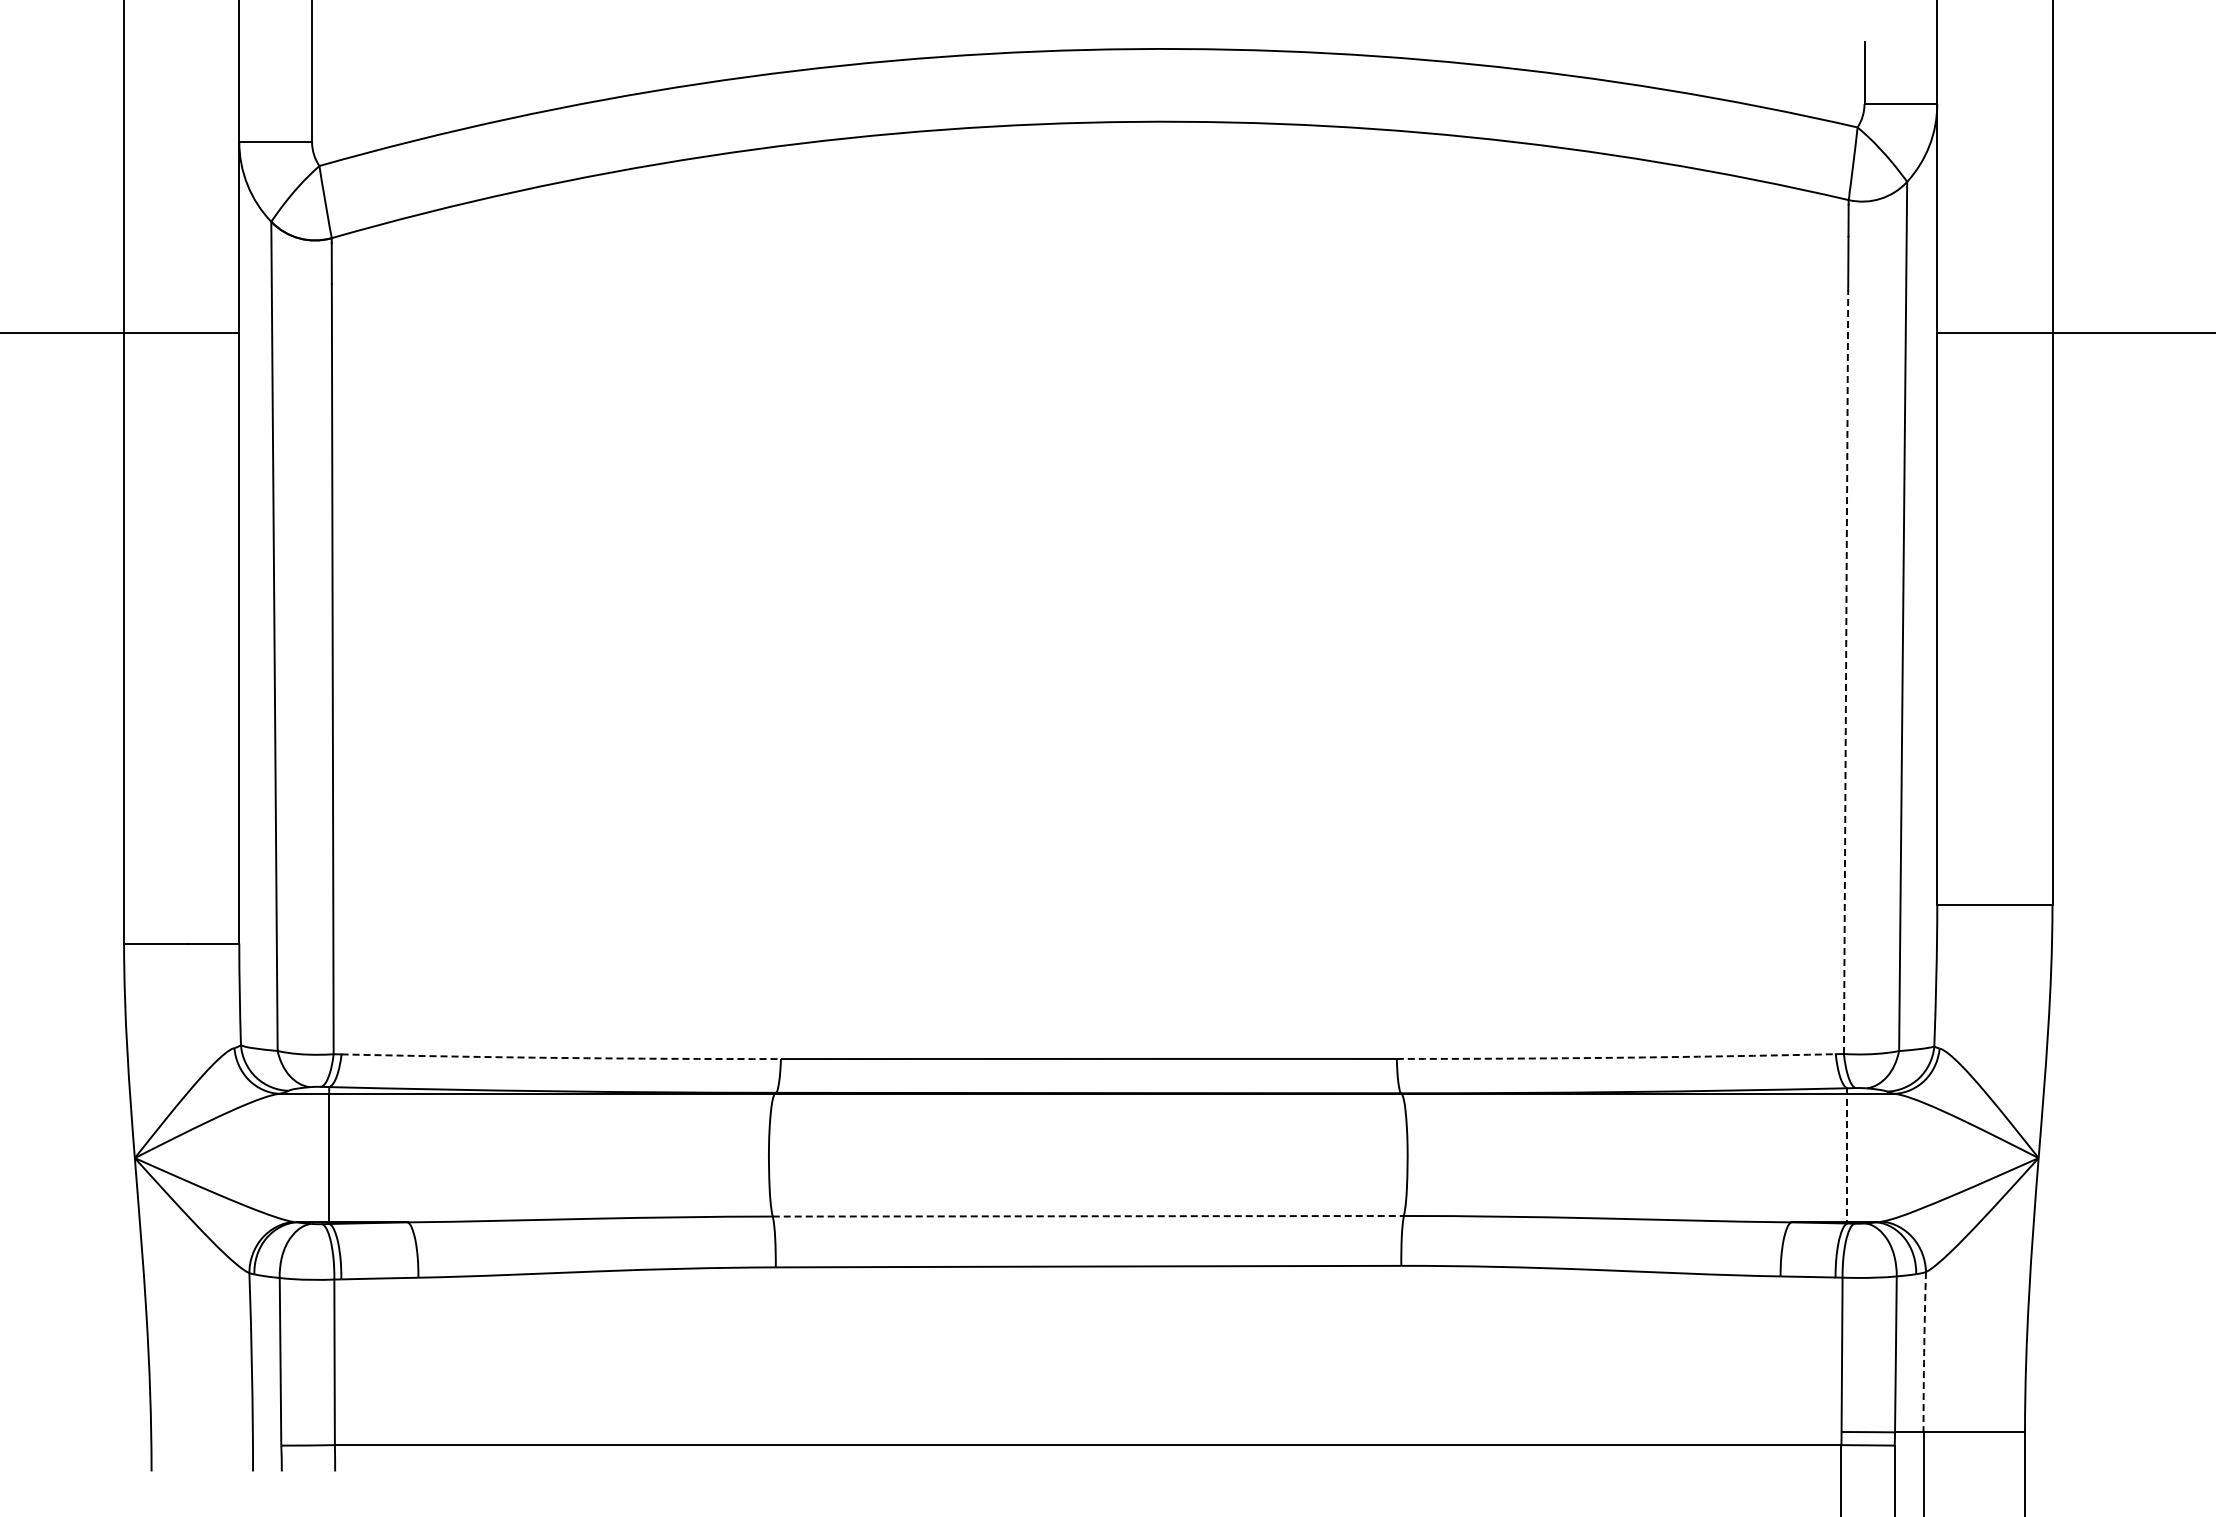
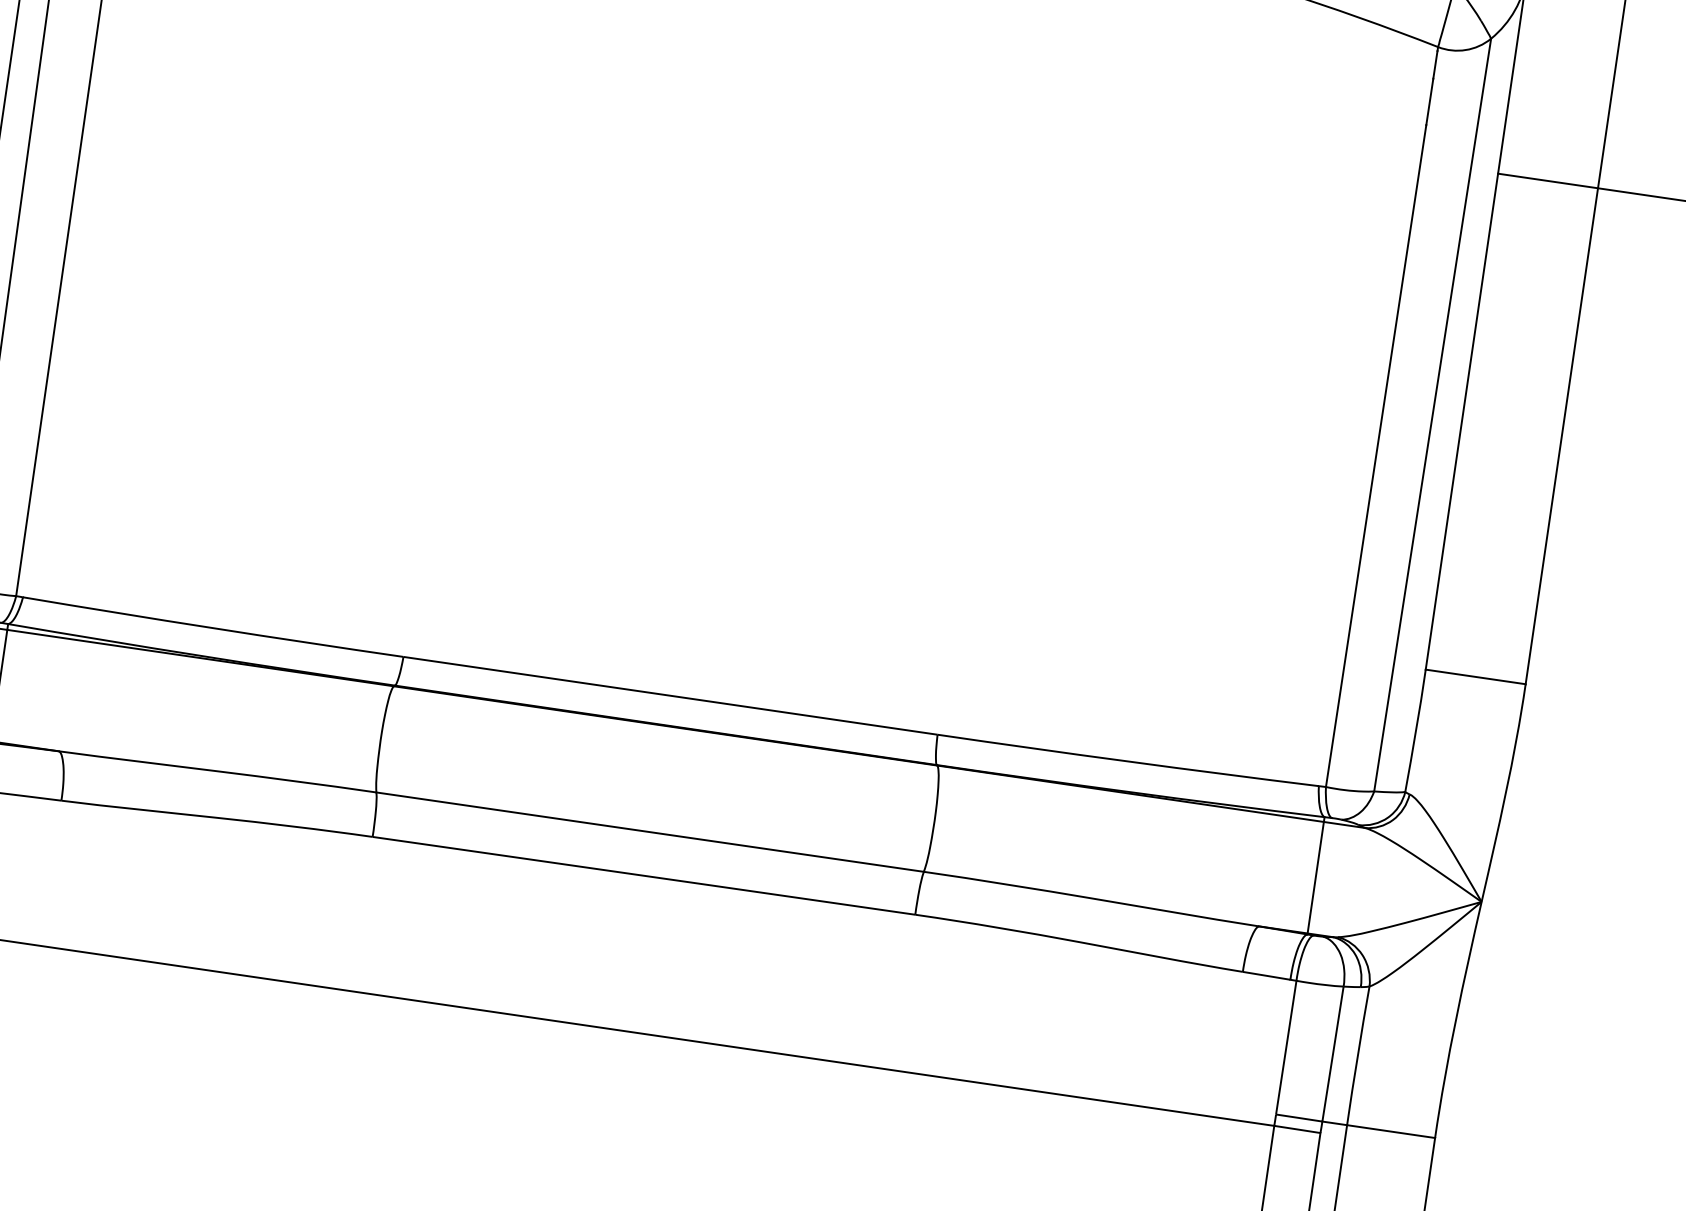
line: (1846, 672) -> (1376, 456), dashed -> solid
arc: (561, 1057) -> (213, 627), dashed -> solid
arc: (1616, 1057) -> (1128, 761), dashed -> solid
line: (1847, 1155) -> (1316, 875), dashed -> solid
line: (1088, 1216) -> (650, 832), dashed -> solid
arc: (1924, 1352) -> (1358, 1056), dashed -> solid

